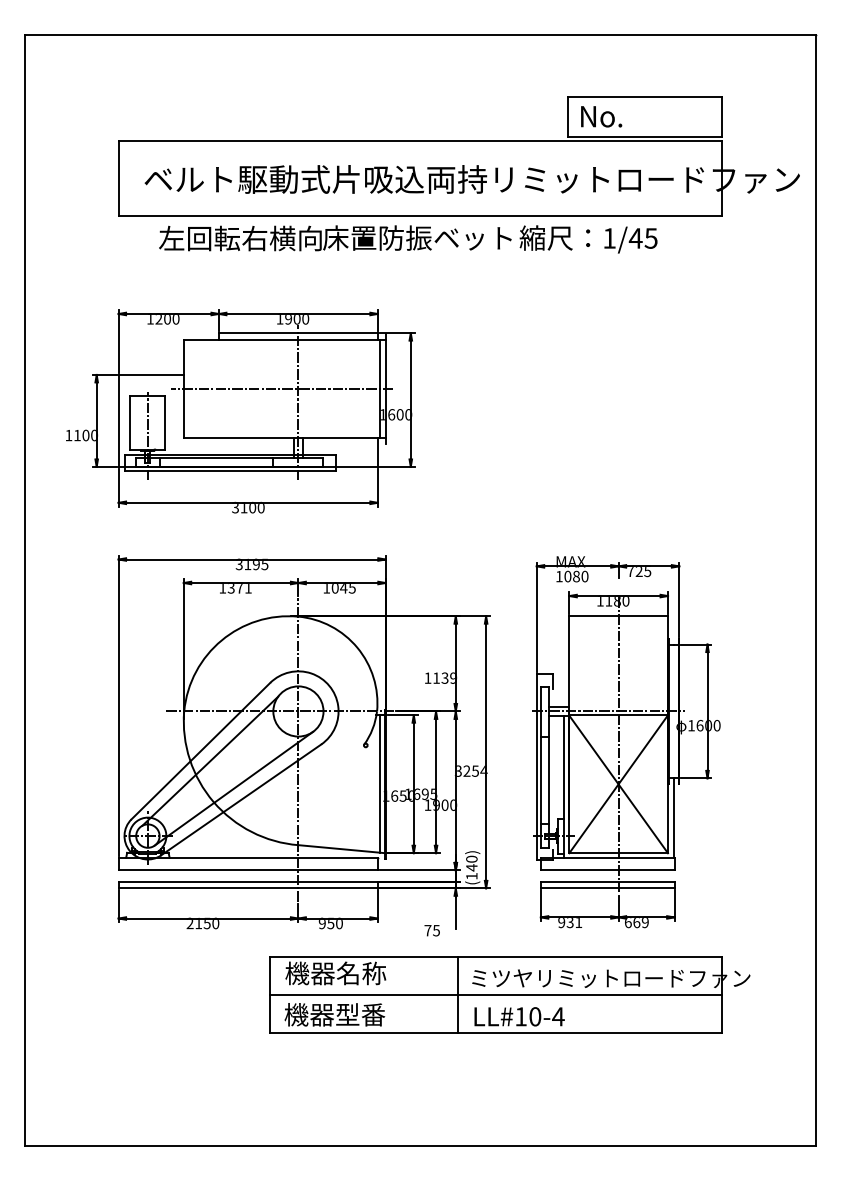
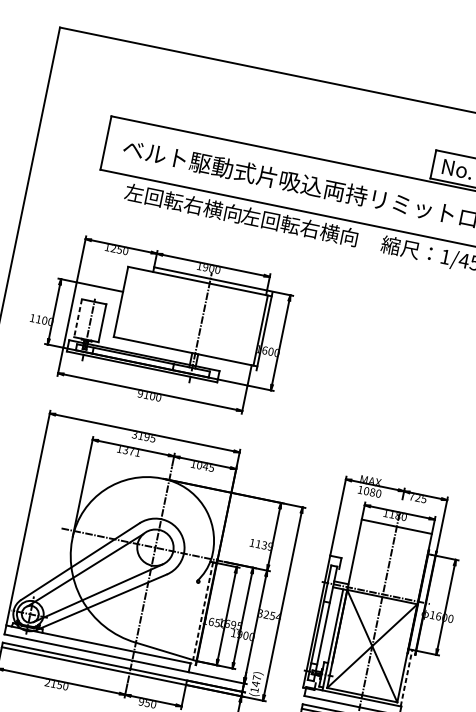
text: (417, 237) -> (309, 228), 床置防振ベット -> 左回転右横向
text: (167, 319) -> (119, 250), 1200 -> 1250
line: (281, 389) -> (190, 316), removed
line: (130, 422) -> (78, 317), solid -> dashed
text: (235, 508) -> (140, 394), 3100 -> 9100
line: (380, 784) -> (203, 611), solid -> dashed
line: (673, 818) -> (406, 678), solid -> dashed
text: (471, 858) -> (256, 677), (140) -> (147)

